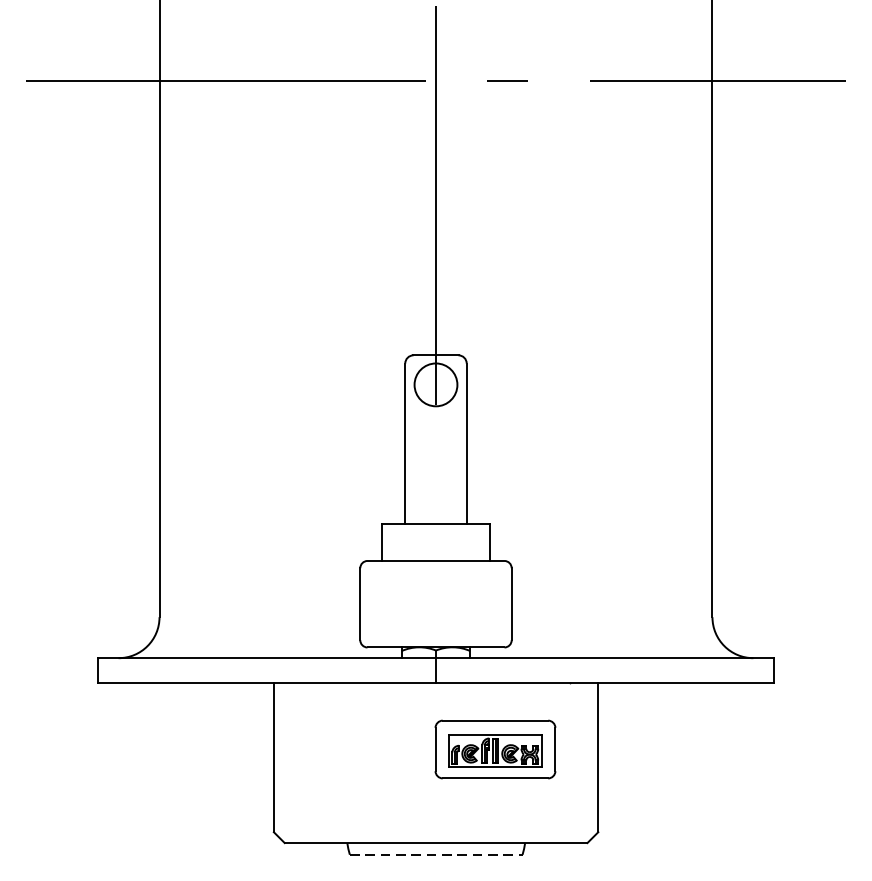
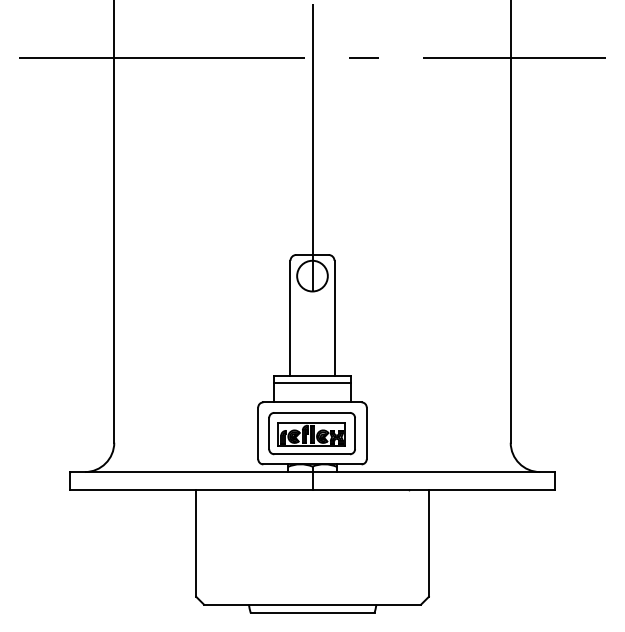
line: (436, 533) -> (312, 382), added
part: (494, 749) -> (311, 433), moved
line: (436, 855) -> (312, 613), dashed -> solid

